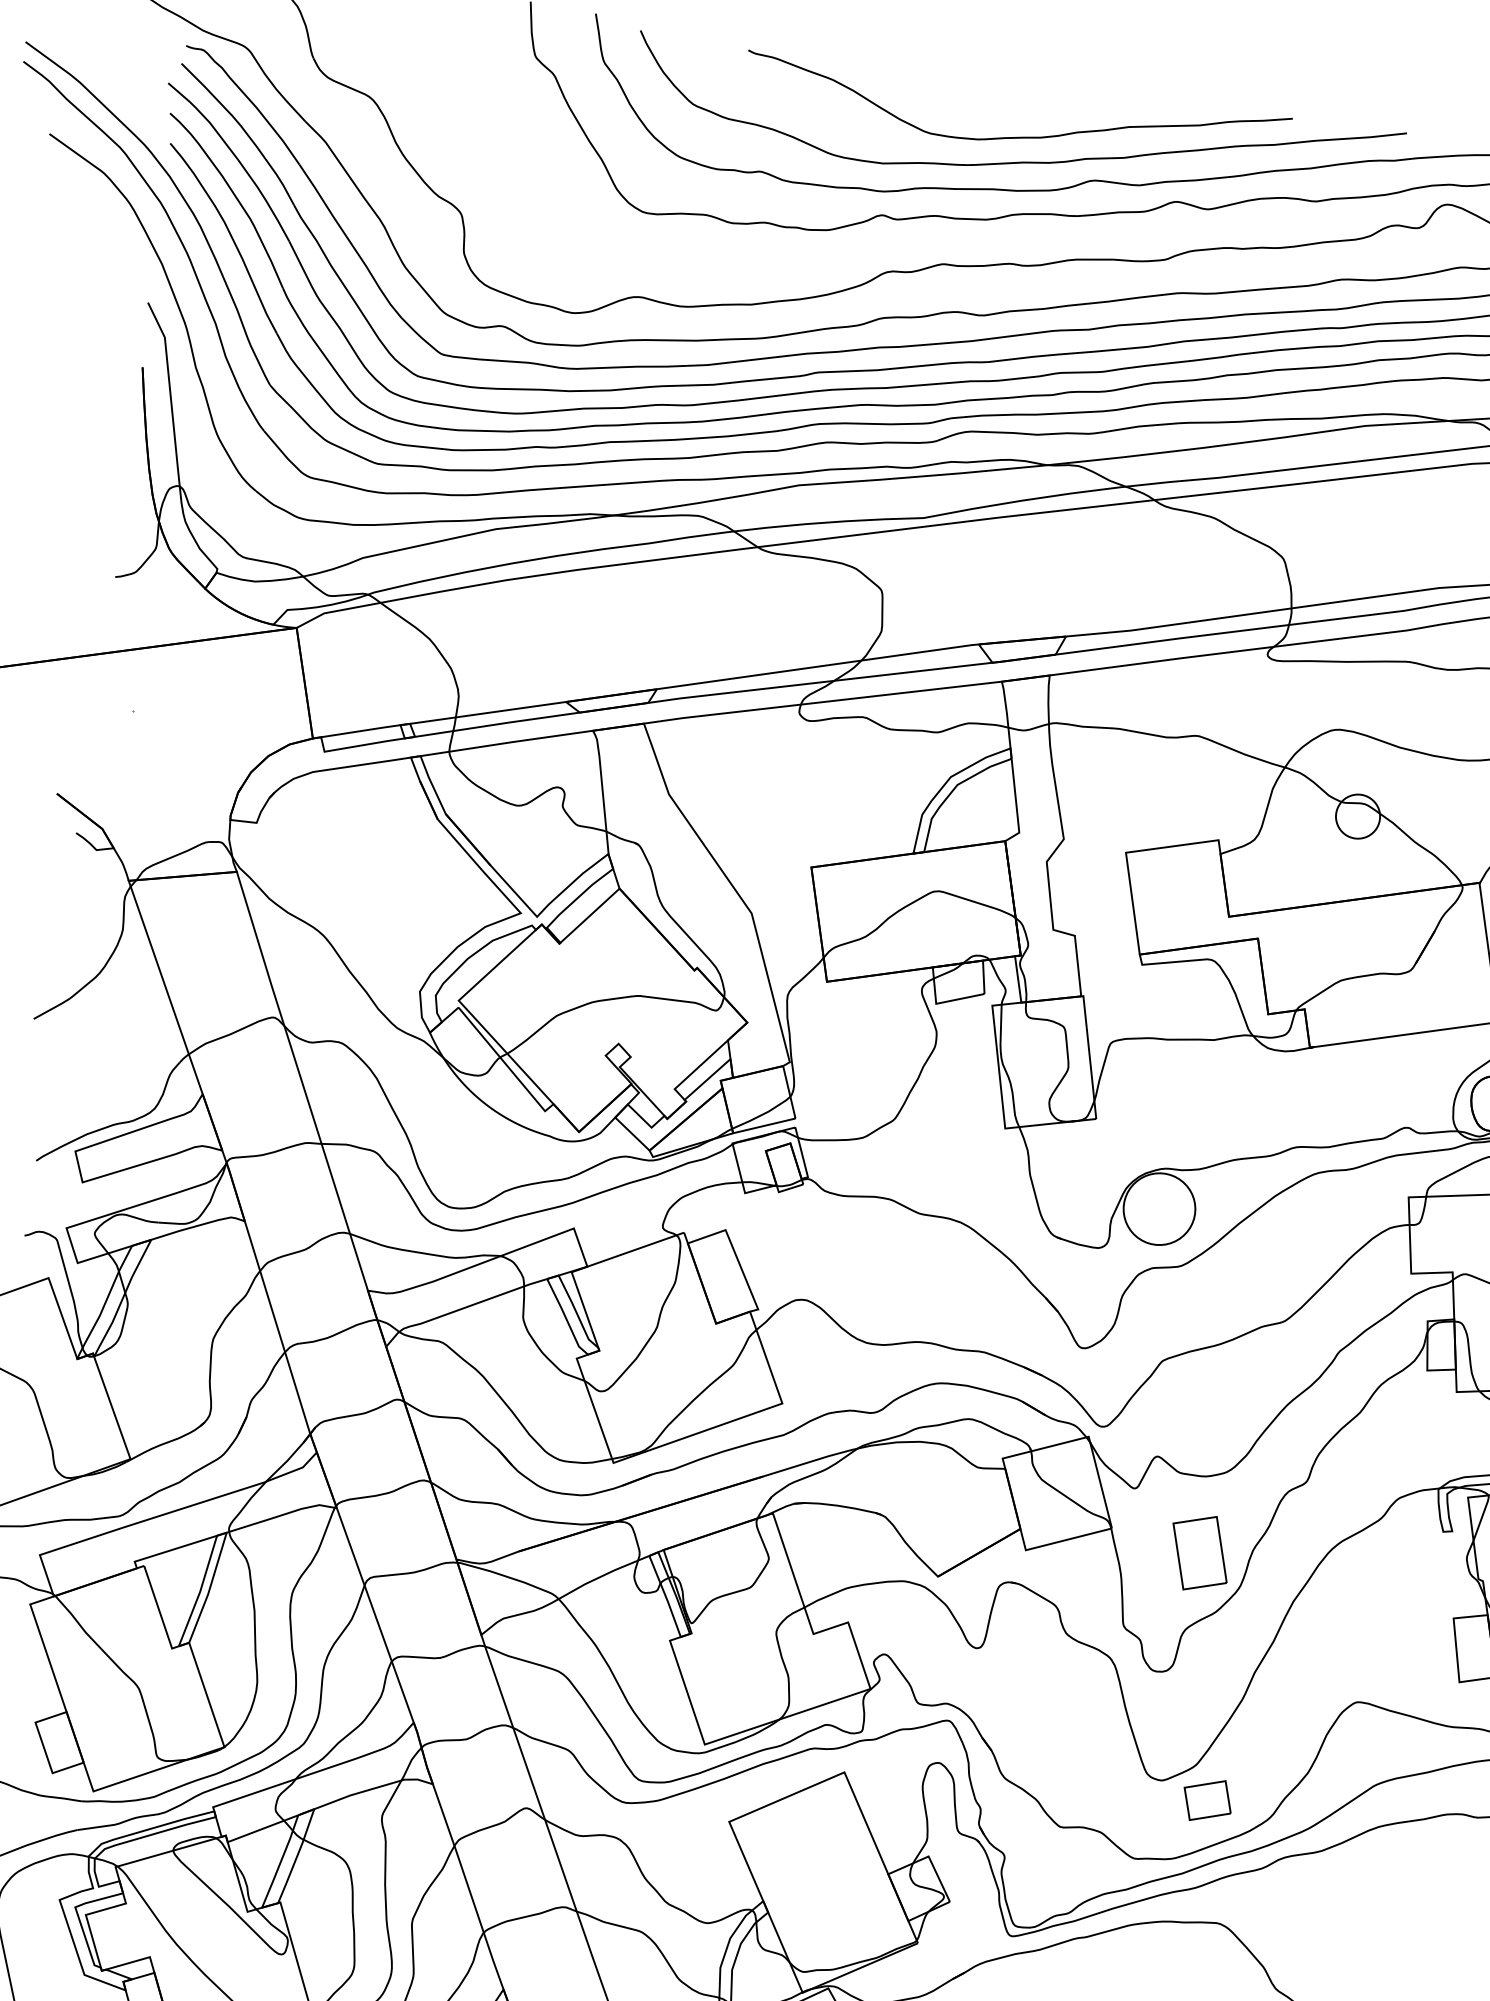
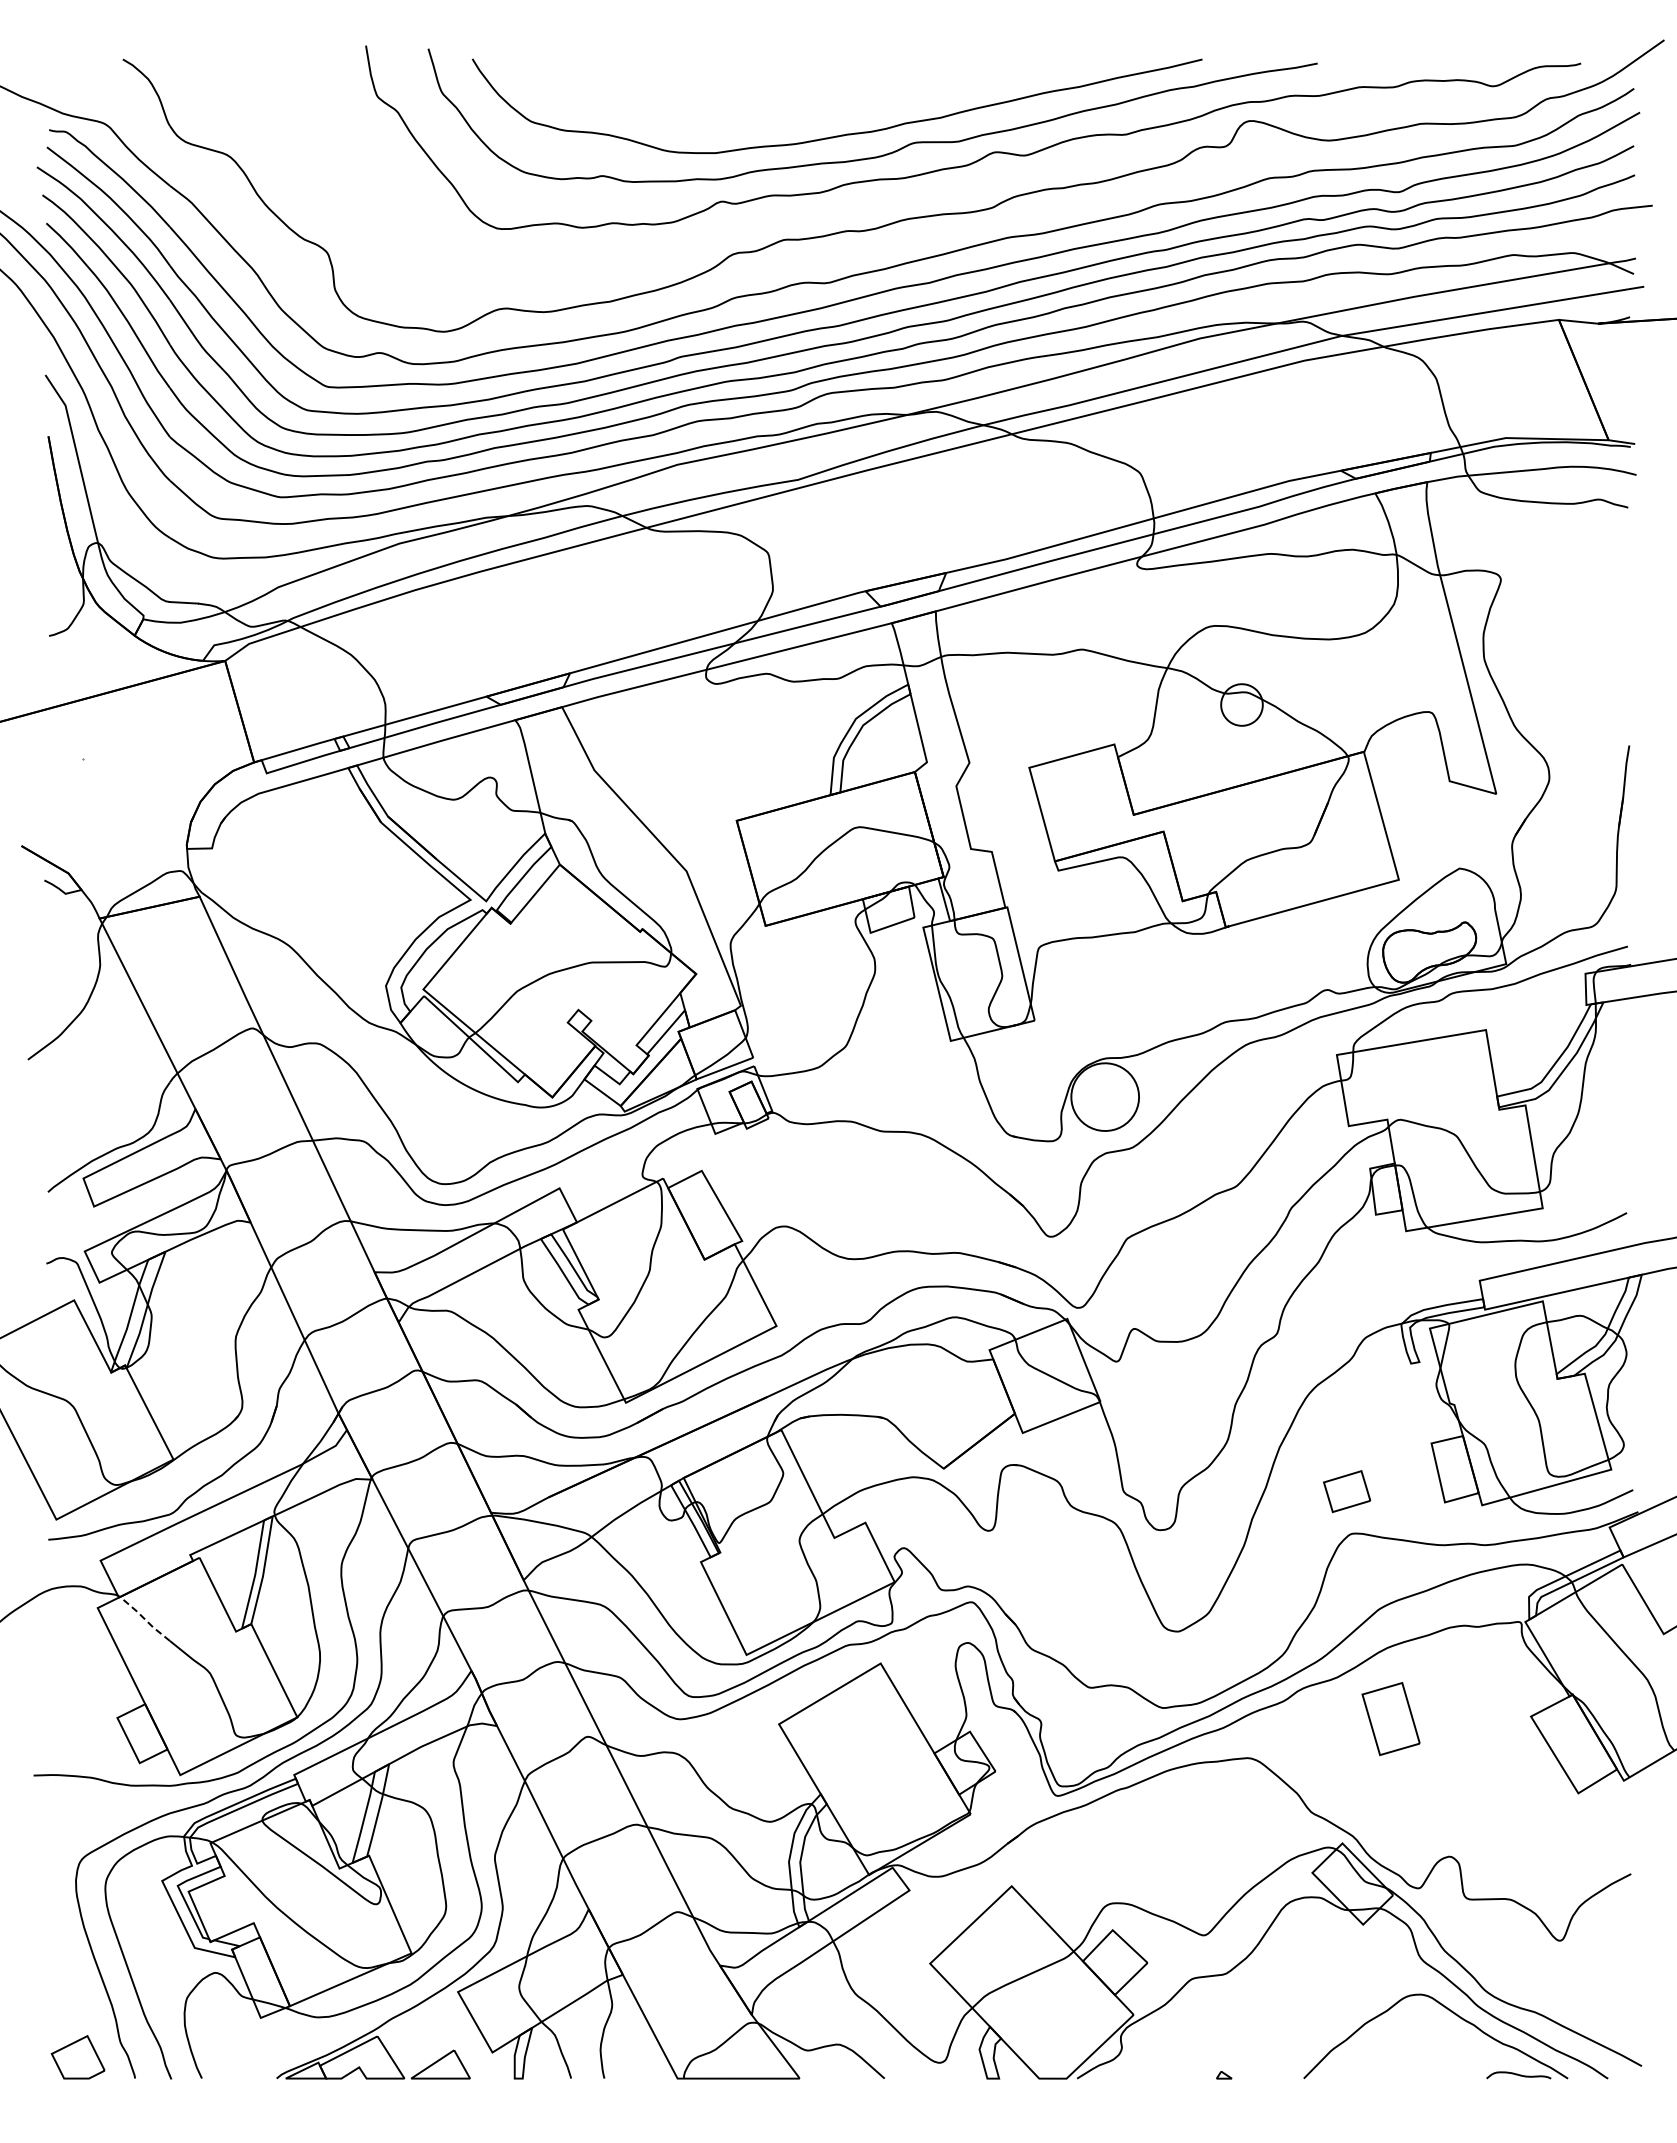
curve: (1014, 136) -> (835, 111), removed
part: (1199, 1553) -> (1390, 1719), moved
line: (77, 1623) -> (144, 1619), solid -> dashed
part: (1208, 1800) -> (1347, 1491), moved

